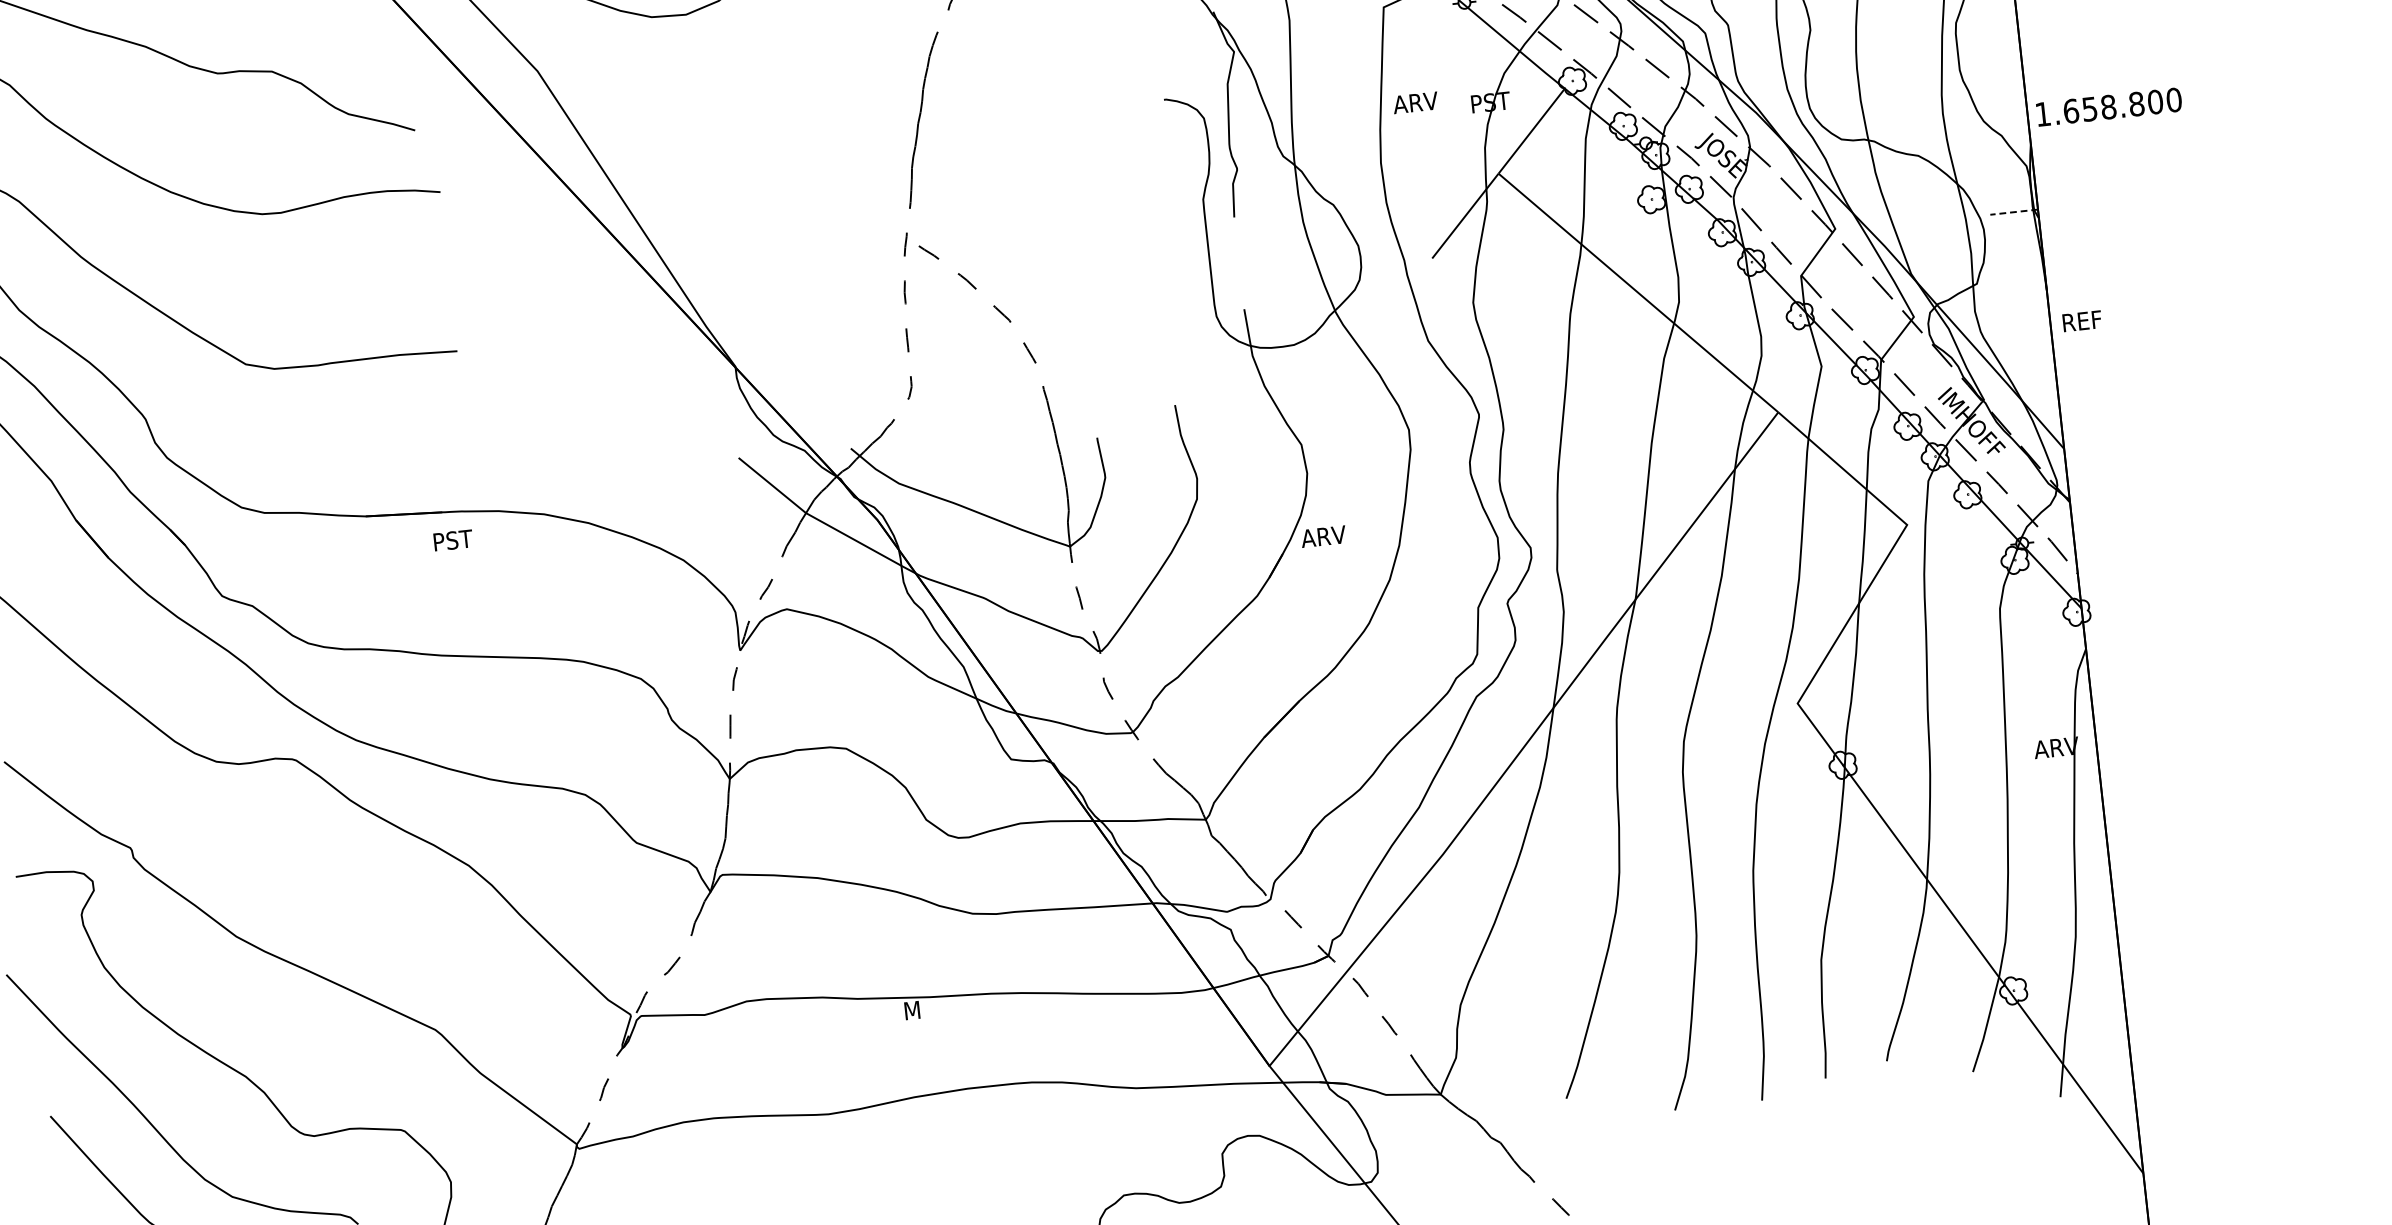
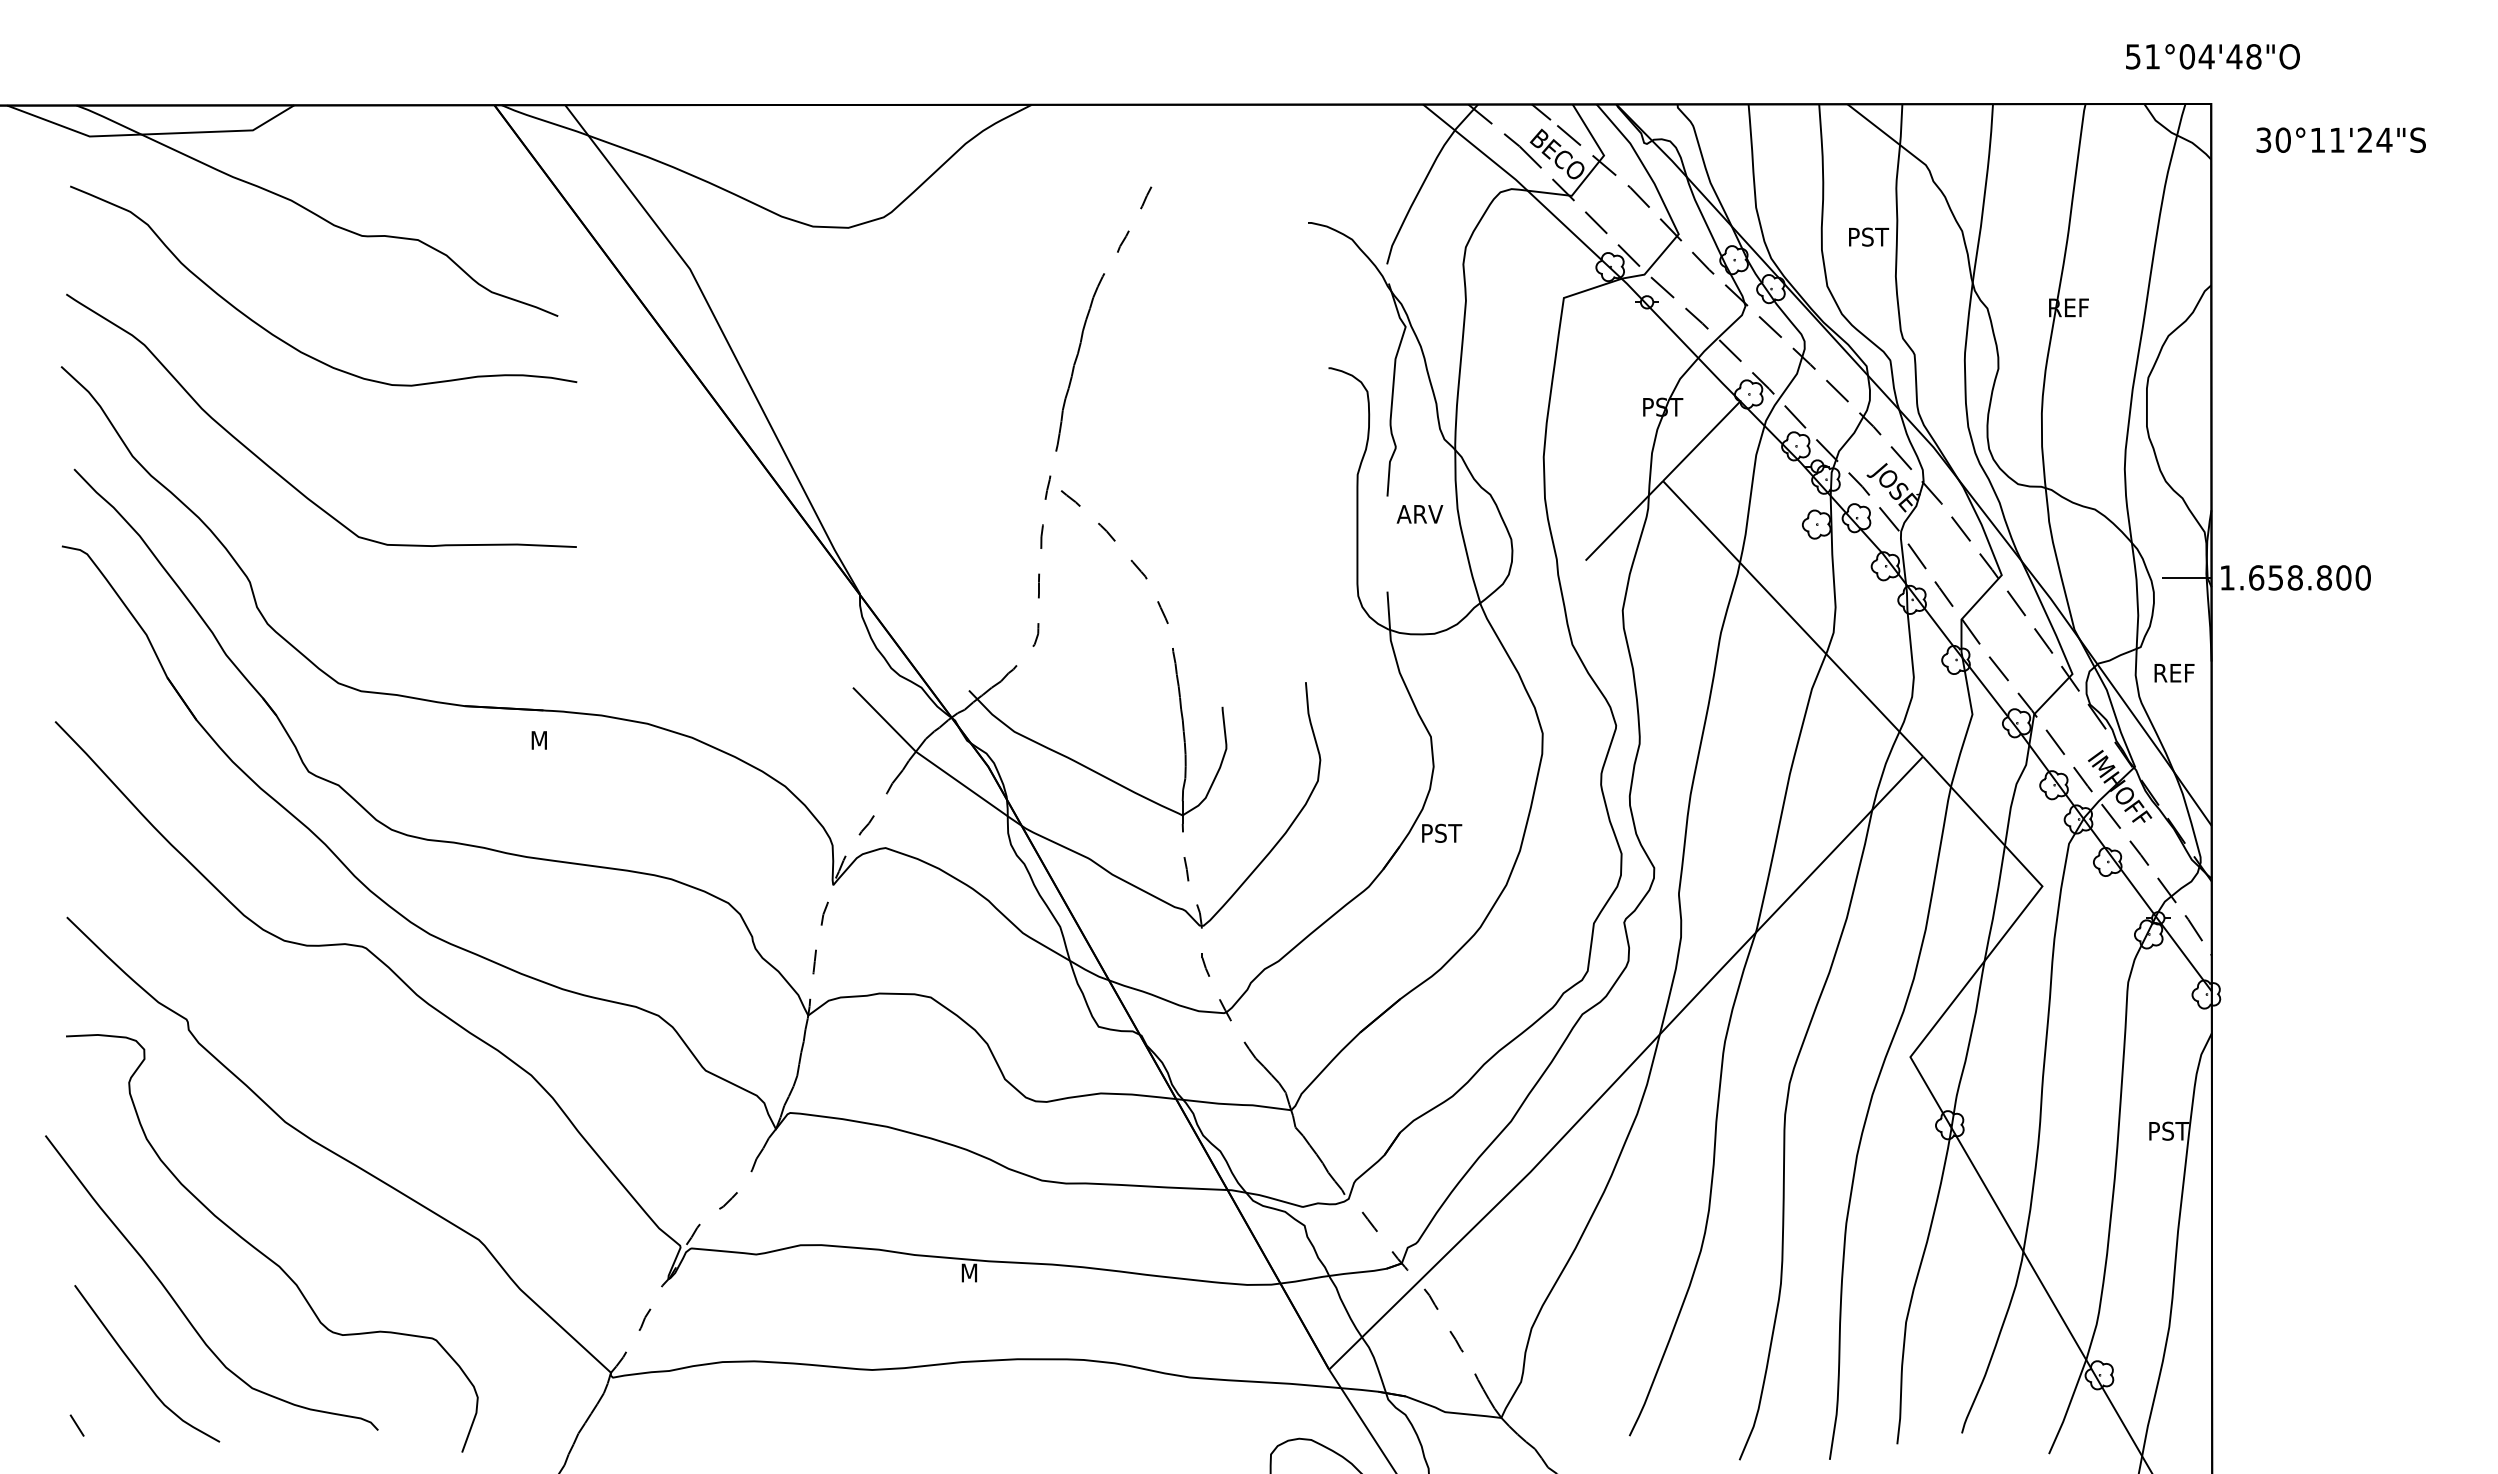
text: (1415, 103) -> (1419, 514), moved
text: (2108, 106) -> (2295, 577), moved
line: (2013, 211) -> (2186, 577), dashed -> solid
text: (2082, 321) -> (2174, 673), moved
text: (1323, 535) -> (1443, 832), ARV -> PST
text: (454, 539) -> (552, 739), PST -> M
text: (2056, 747) -> (2170, 1130), ARV -> PST

